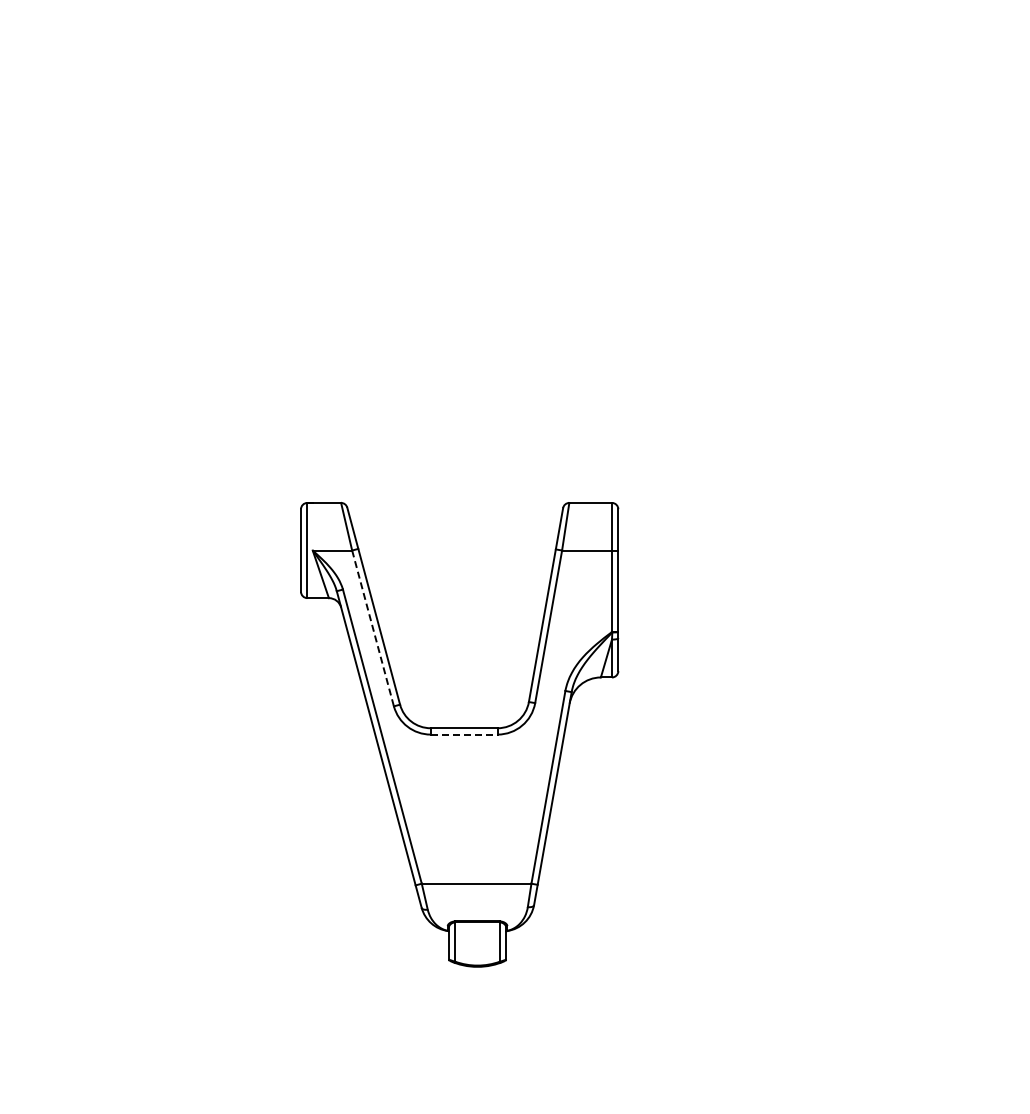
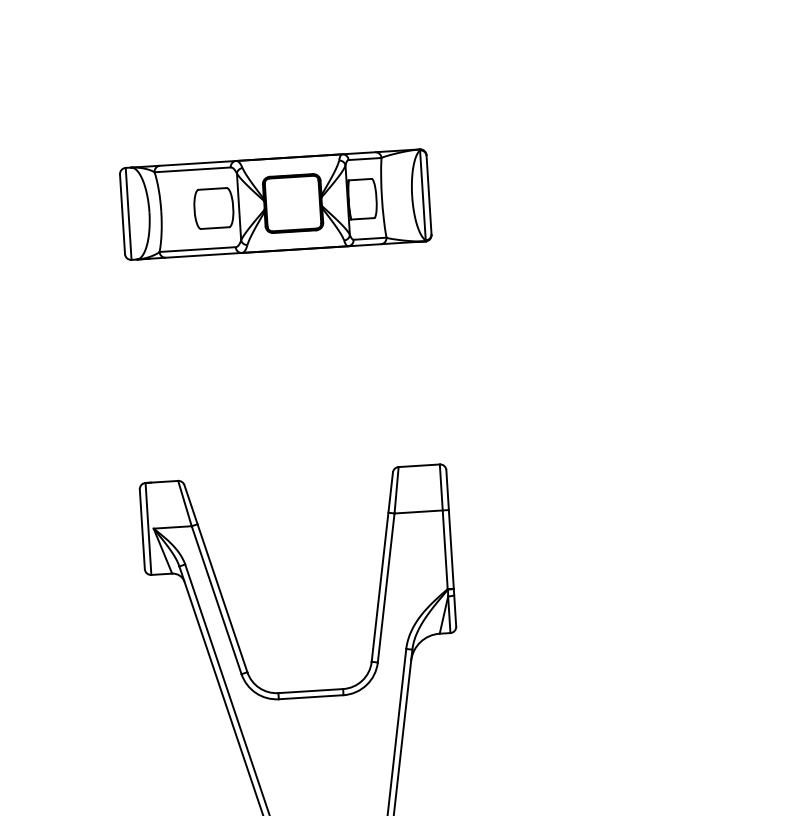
part: (459, 223) -> (275, 203), added
line: (373, 628) -> (217, 600), dashed -> solid
line: (464, 734) -> (311, 697), dashed -> solid

